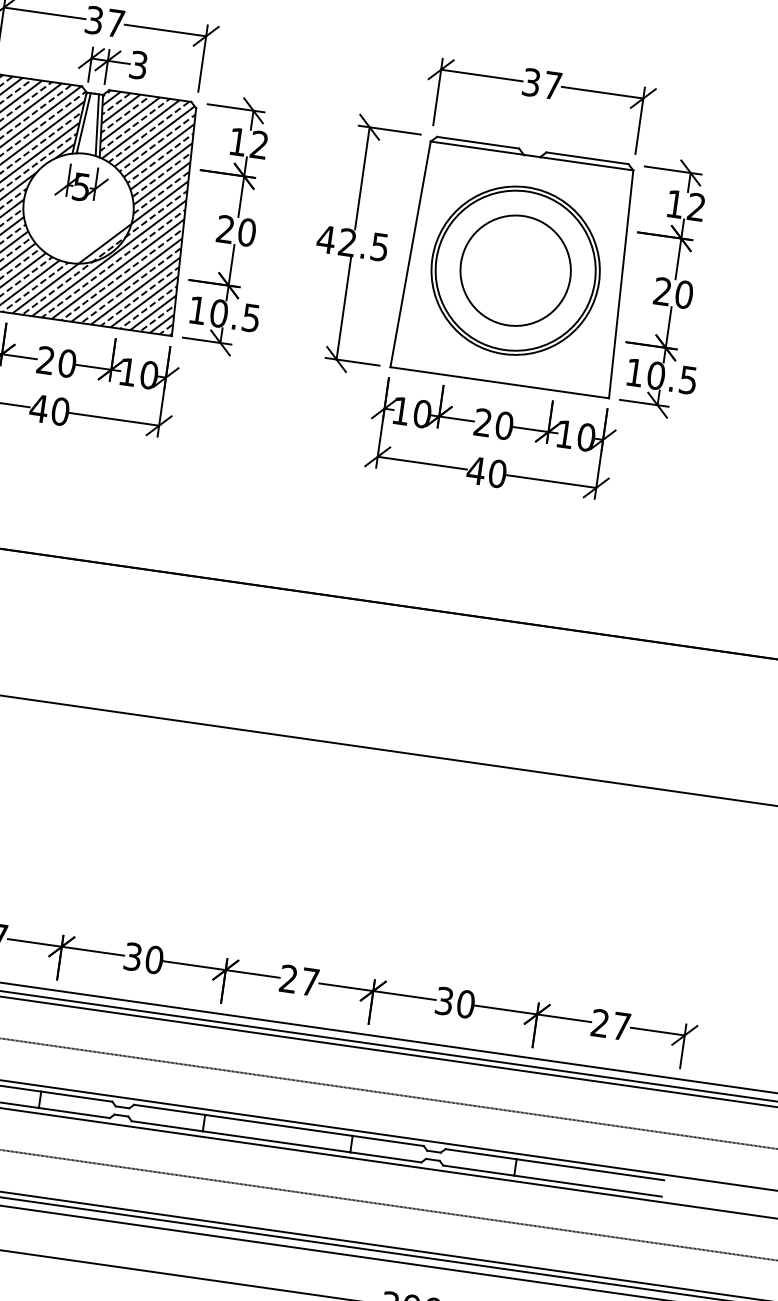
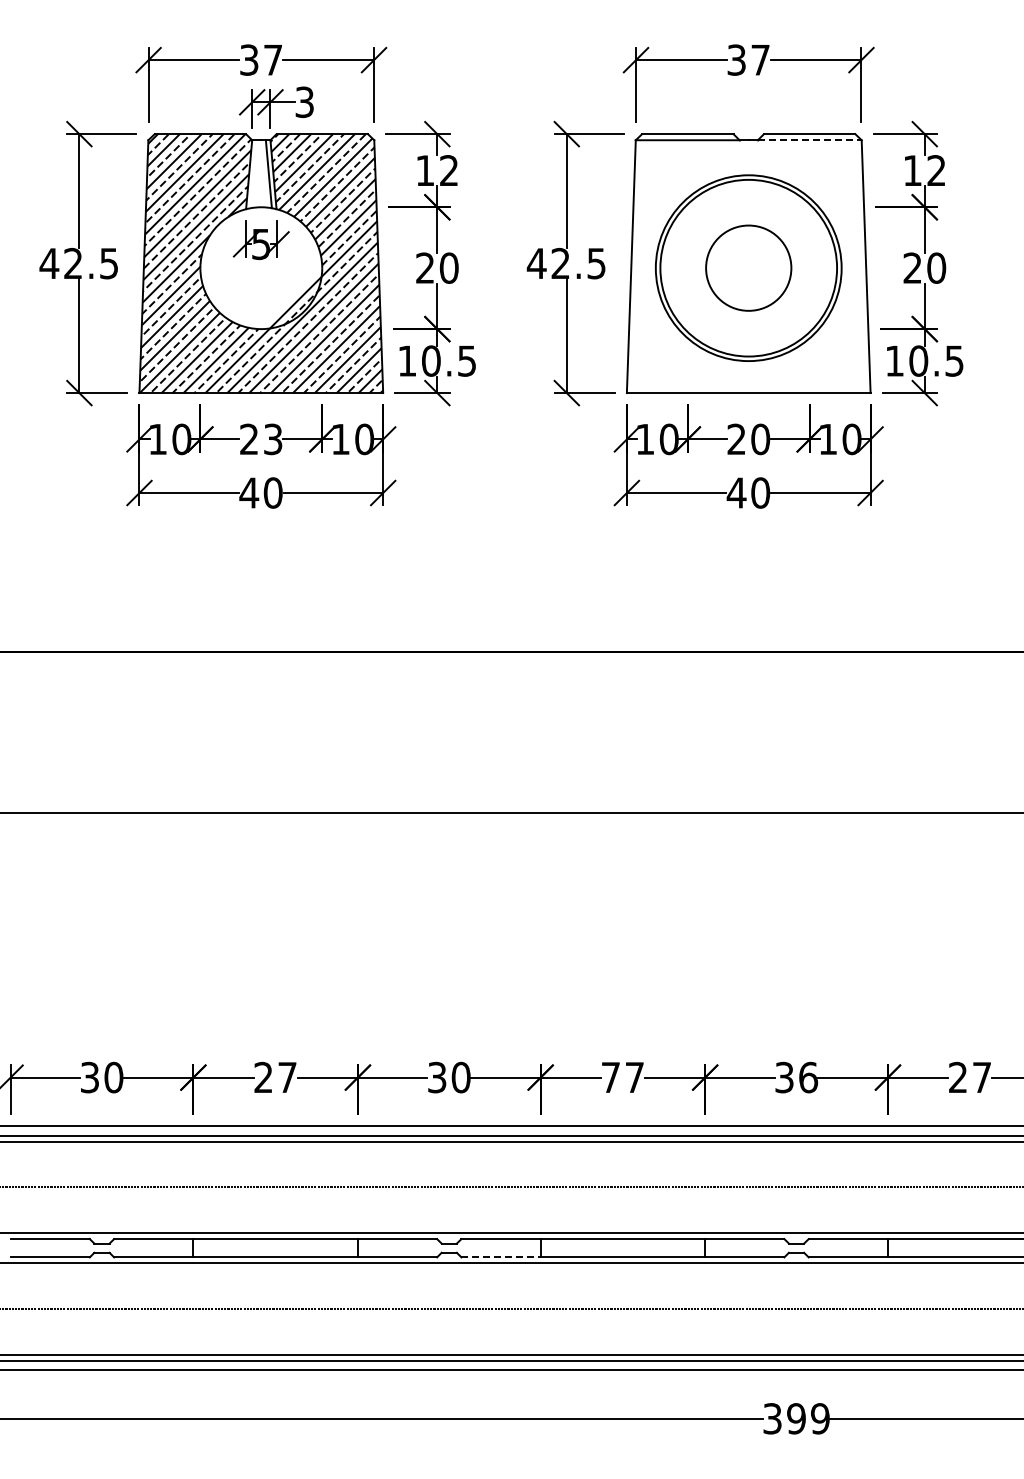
line: (83, 123) -> (253, 174), removed
line: (586, 163) -> (809, 140), solid -> dashed
circle: (515, 270) -> (748, 268), size x0.7
text: (66, 363) -> (272, 439), 20 -> 23
text: (288, 978) -> (610, 1076), 27 -> 77
text: (465, 1004) -> (808, 1077), 30 -> 36
line: (167, 1126) -> (501, 1257), solid -> dashed

